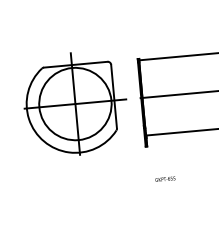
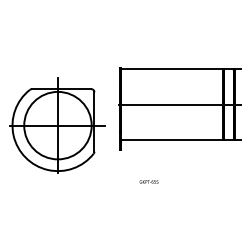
part: (74, 103) -> (57, 125), moved
text: (164, 178) -> (148, 181), moved

